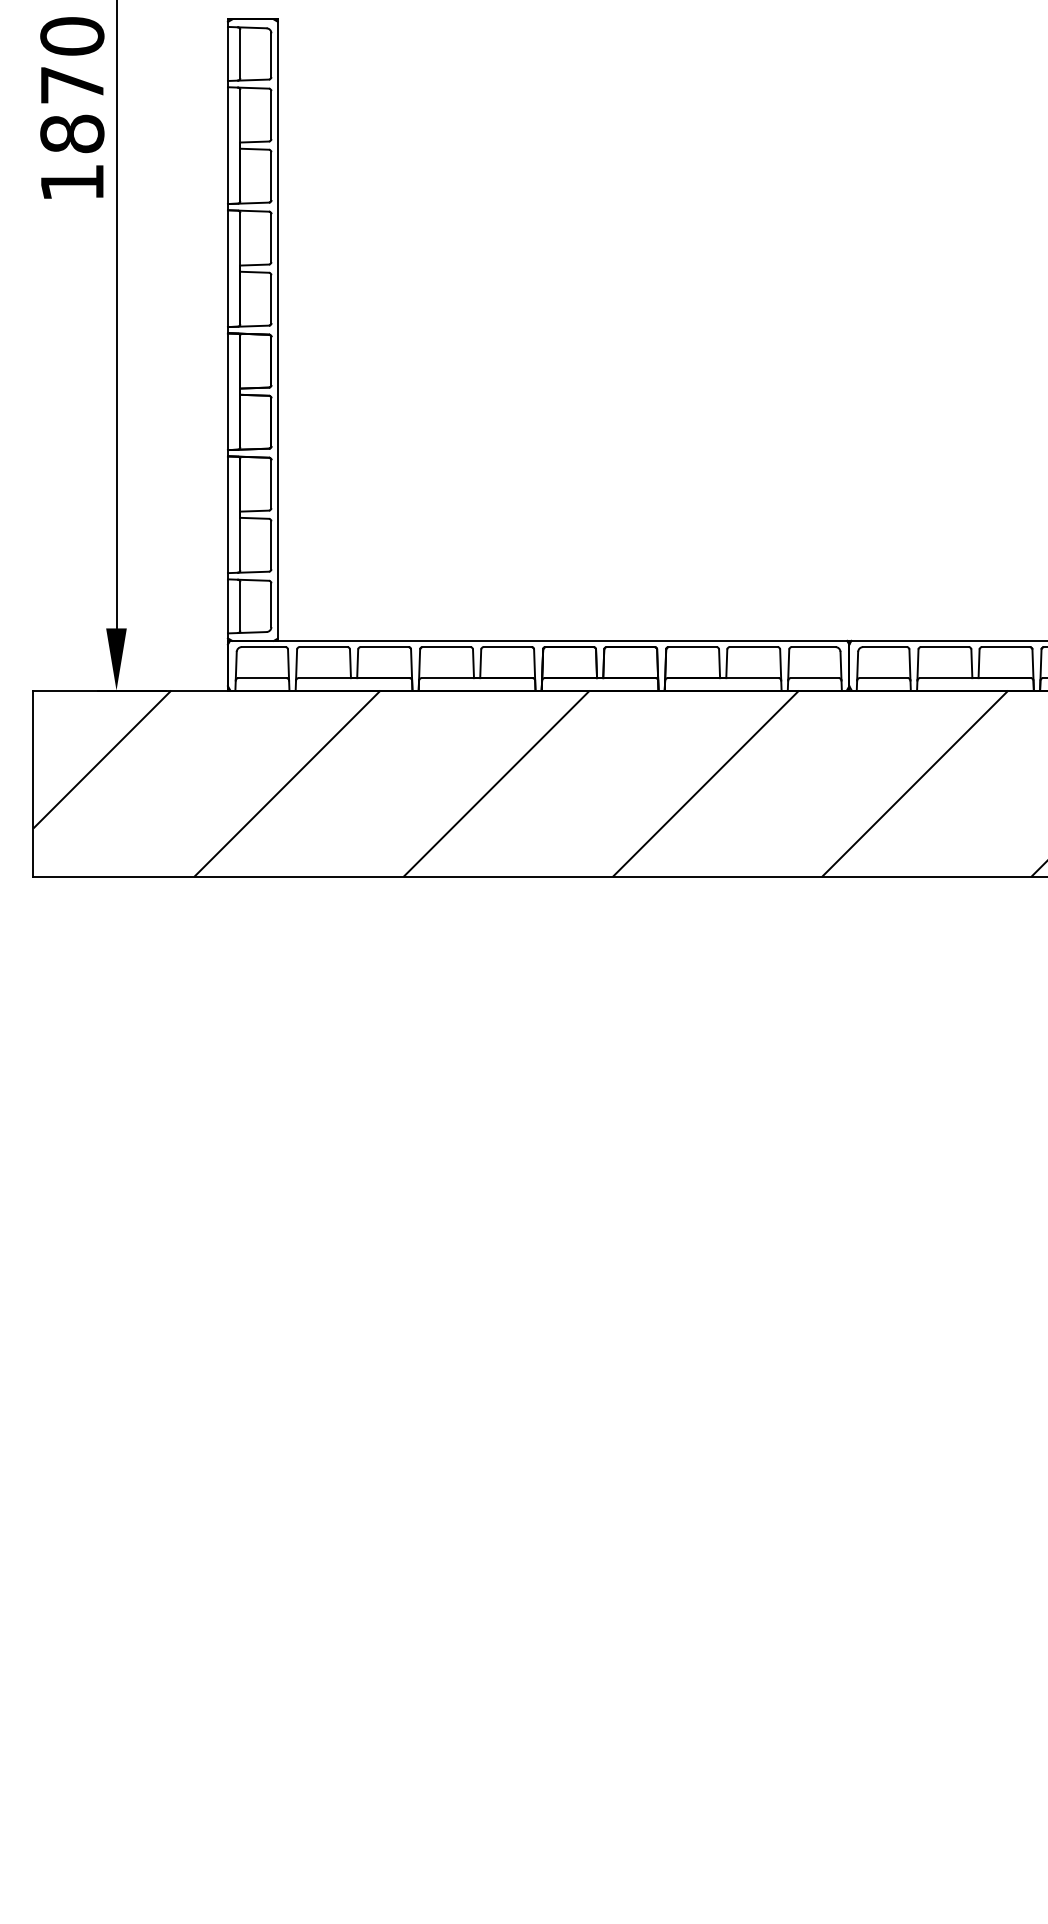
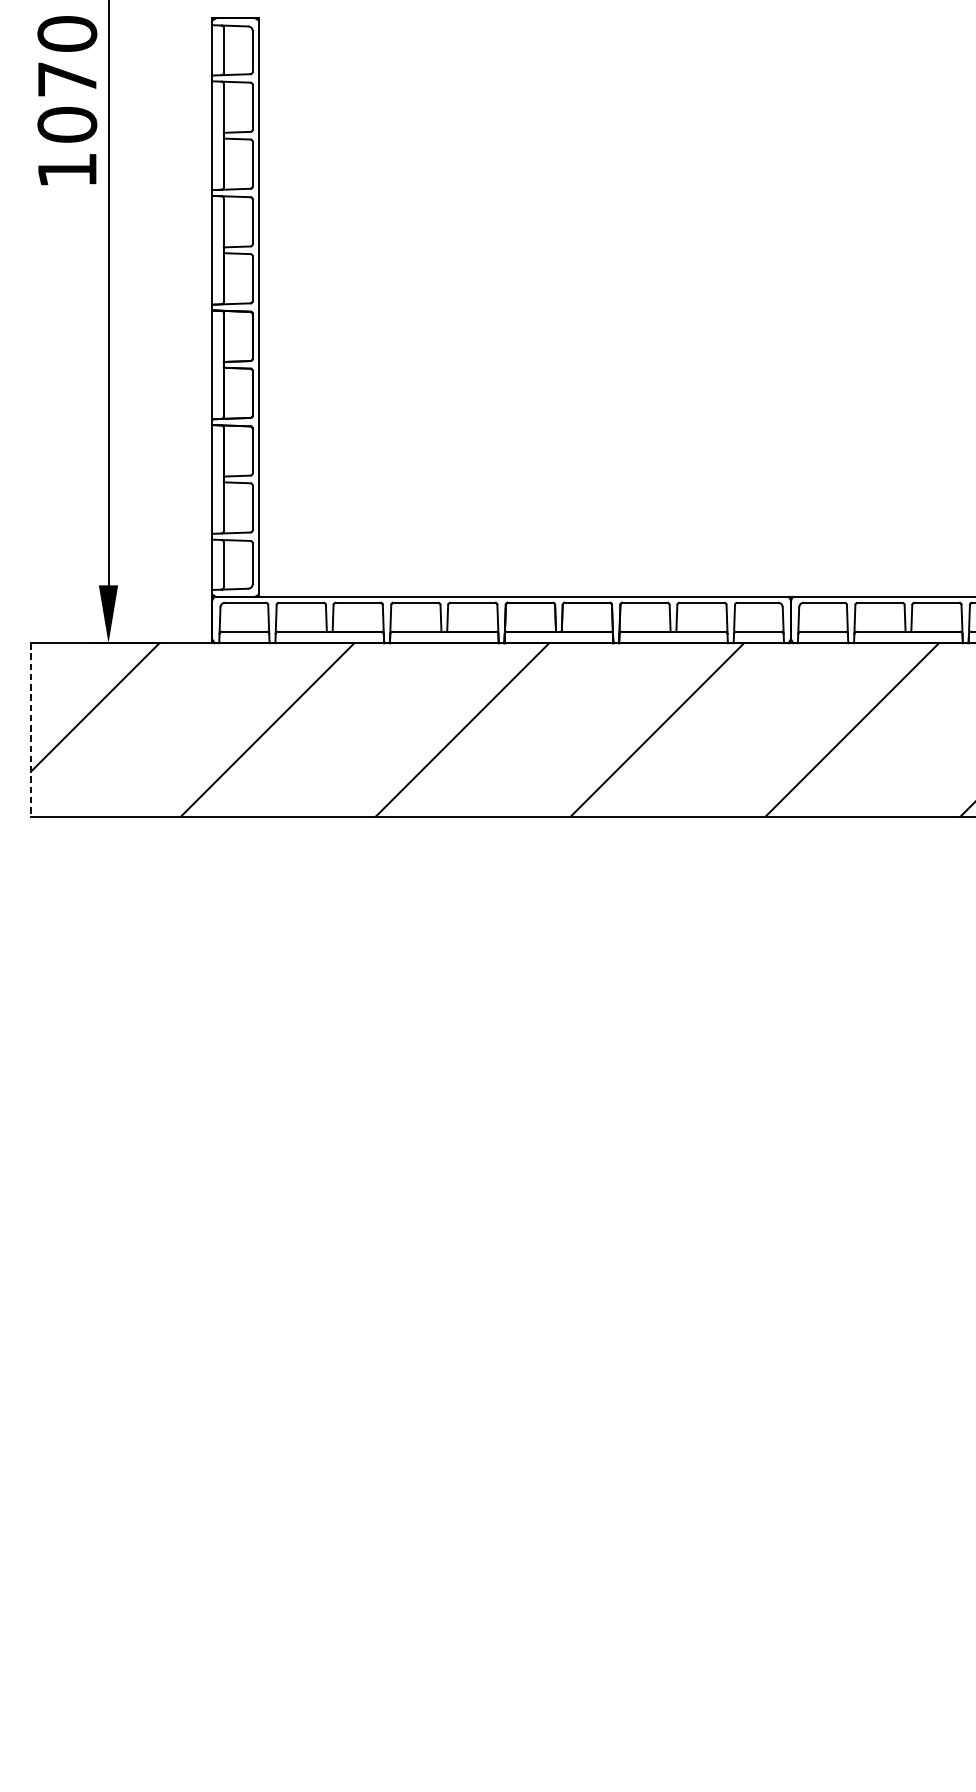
text: (72, 133) -> (67, 124), 1870 -> 1070
line: (33, 784) -> (31, 730), solid -> dashed

